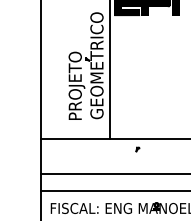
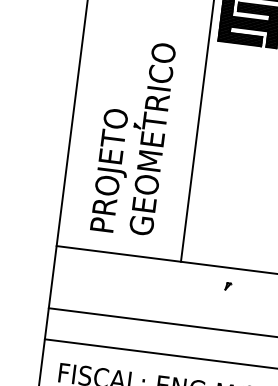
part: (85, 65) -> (132, 136), moved

